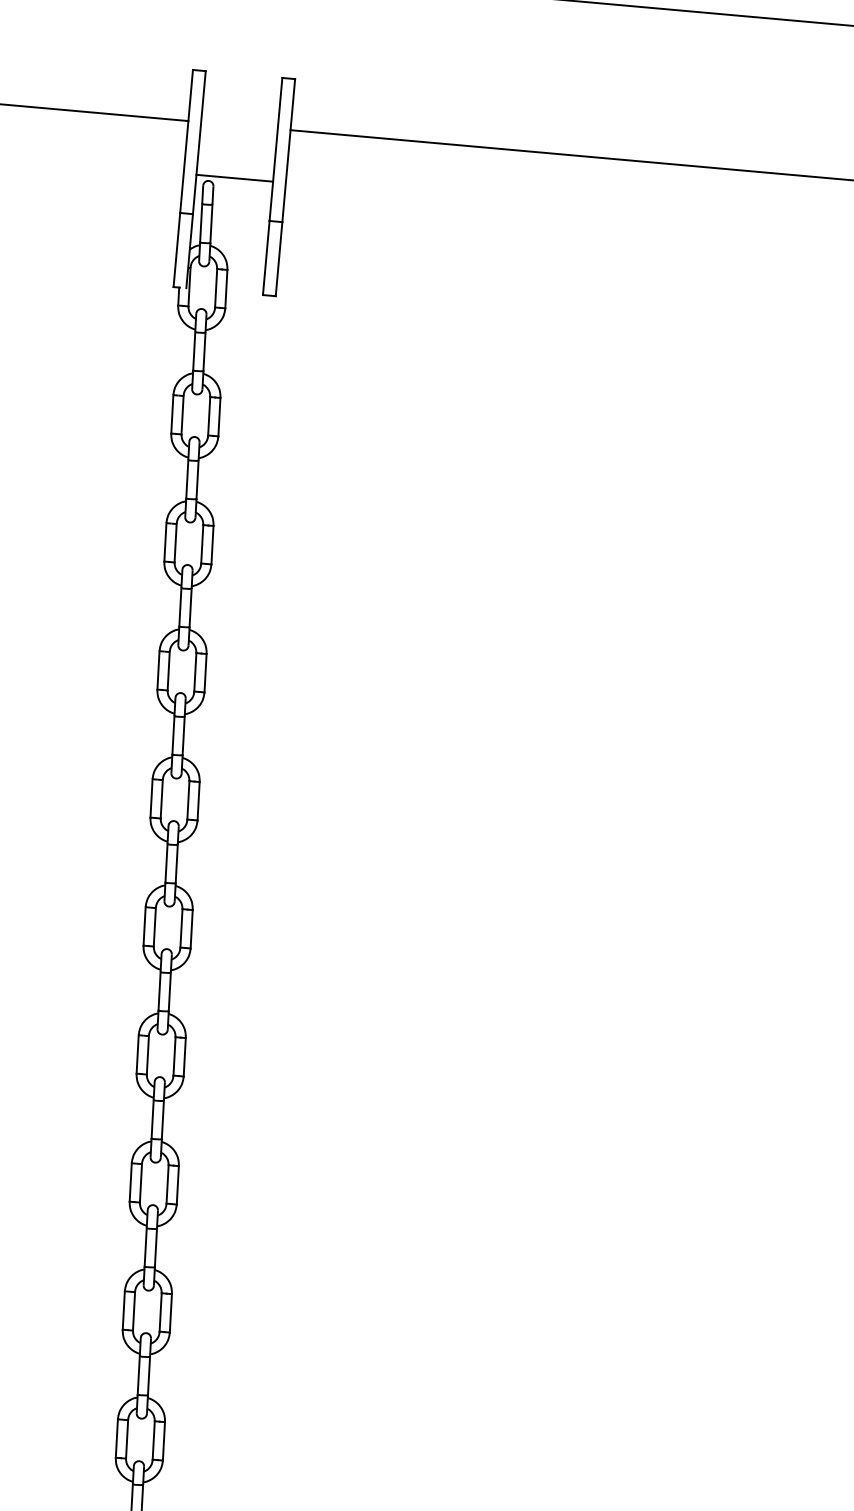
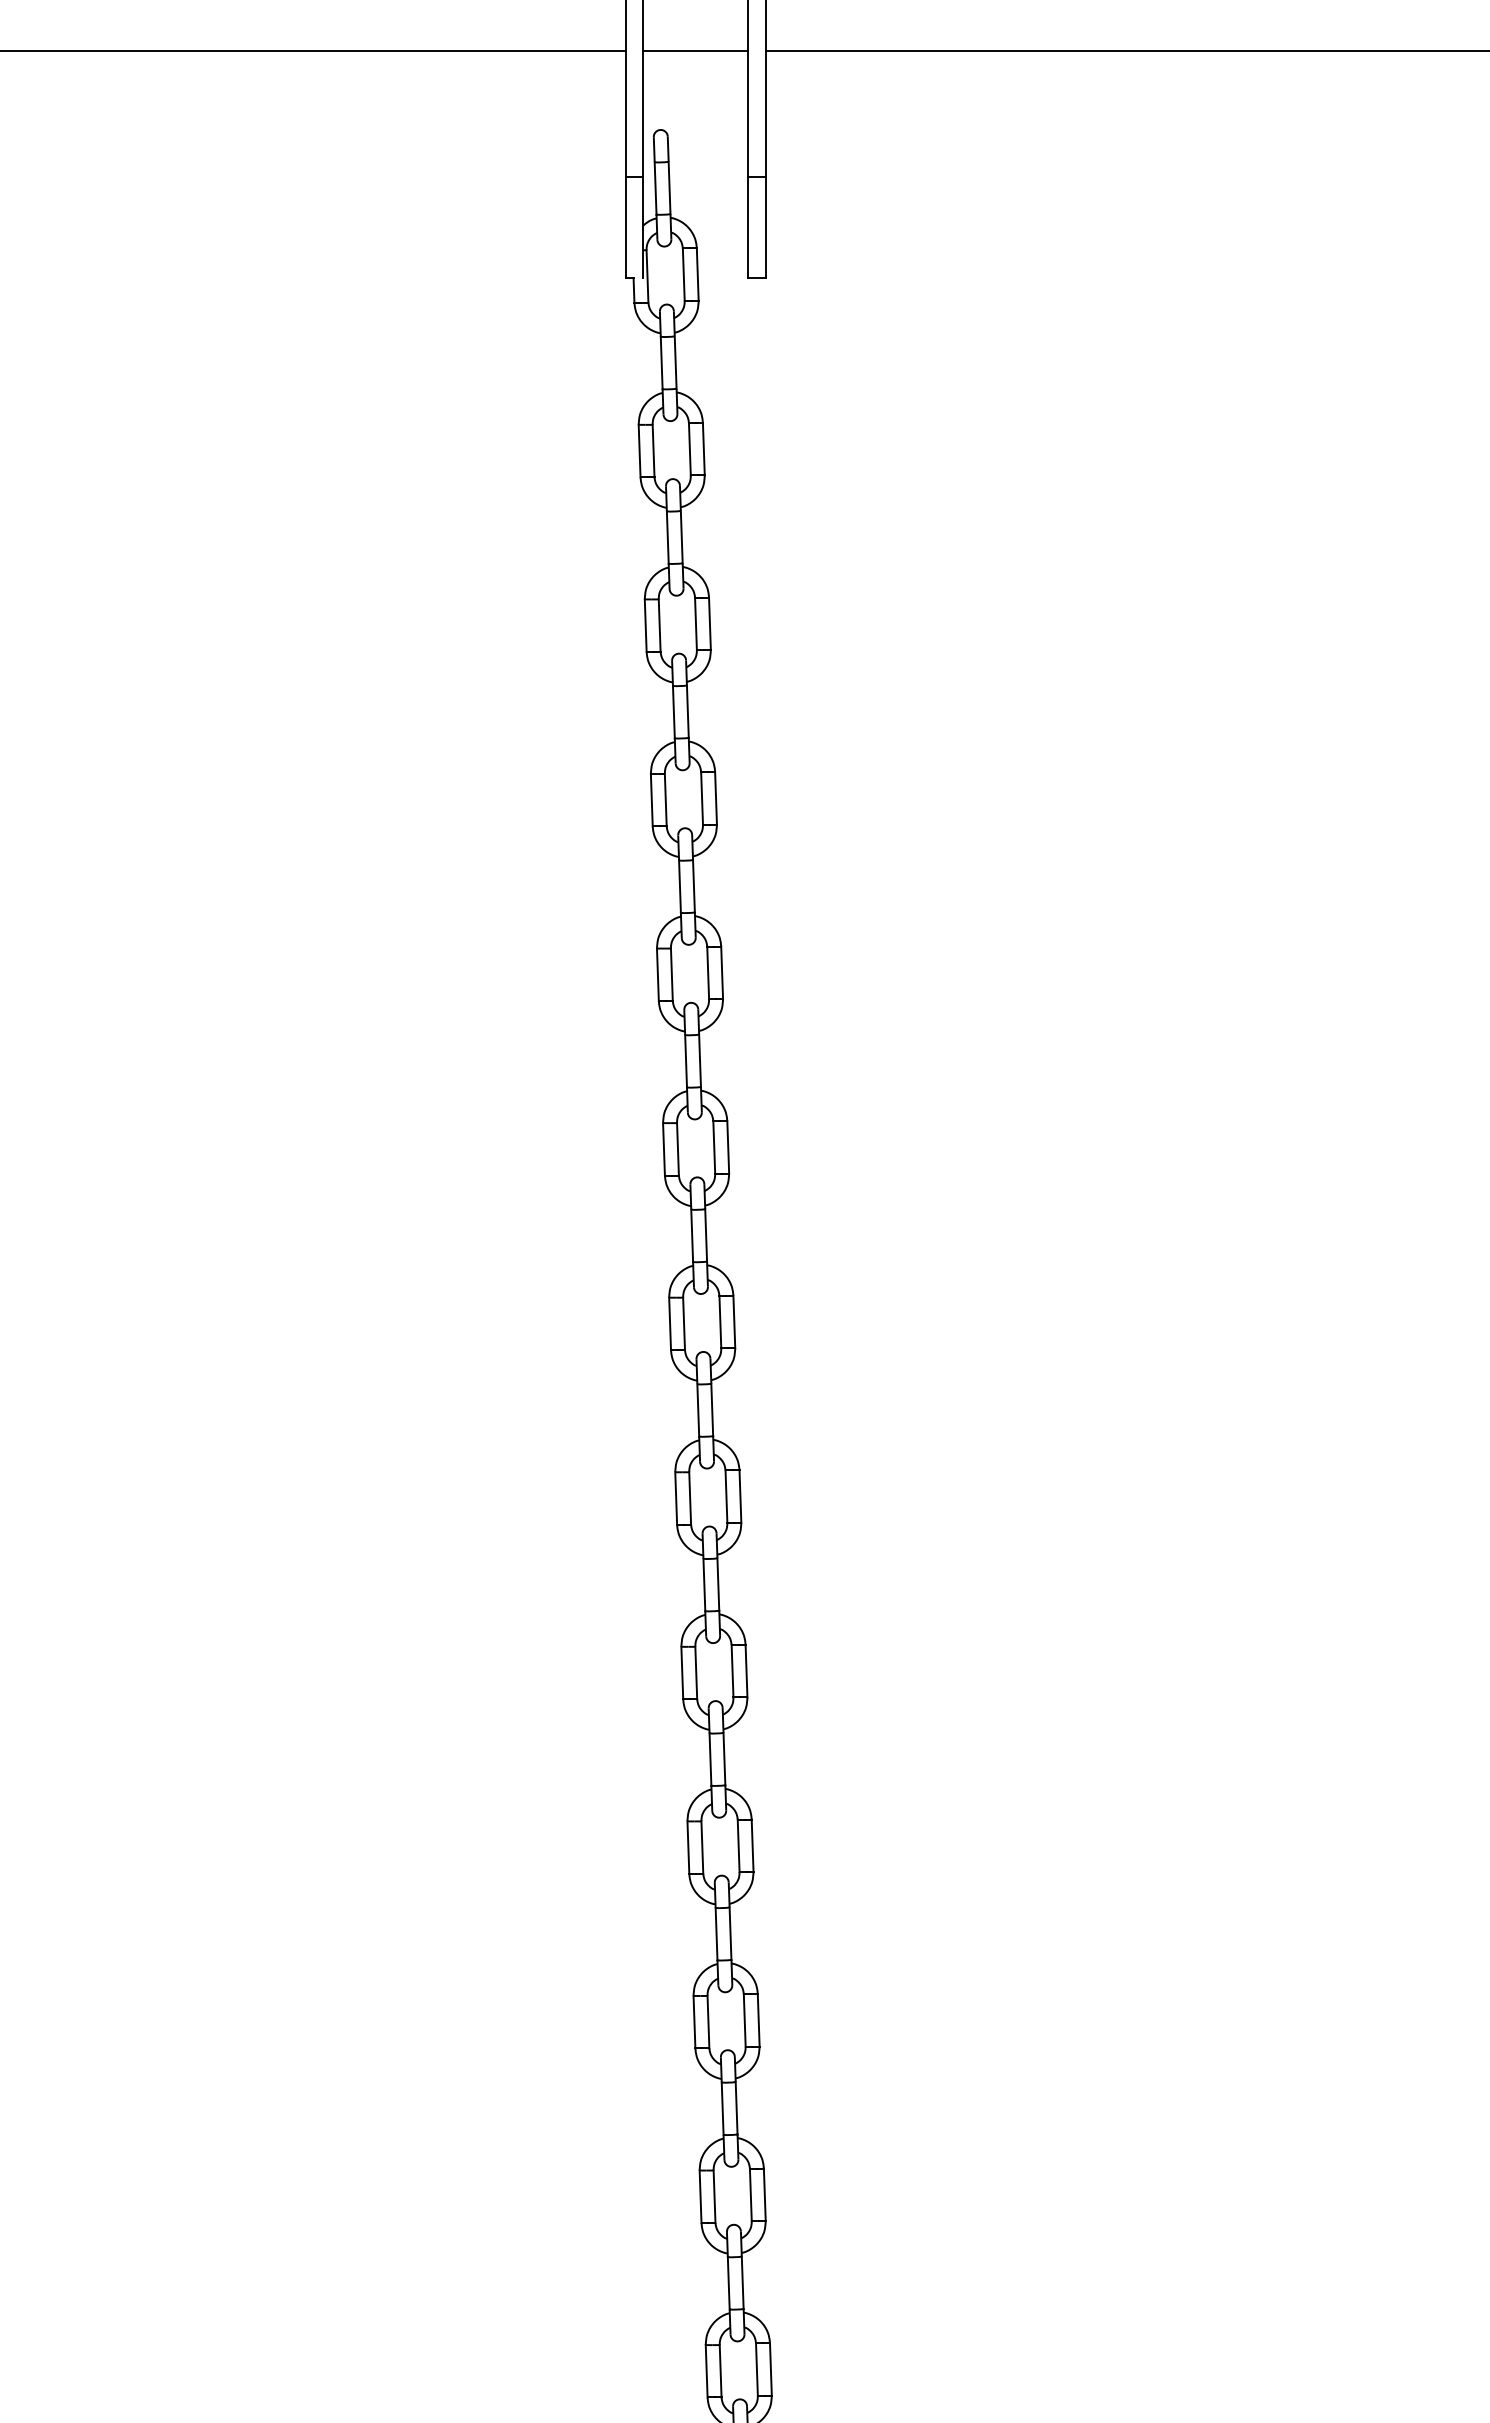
line: (234, 178) -> (695, 51), moved

